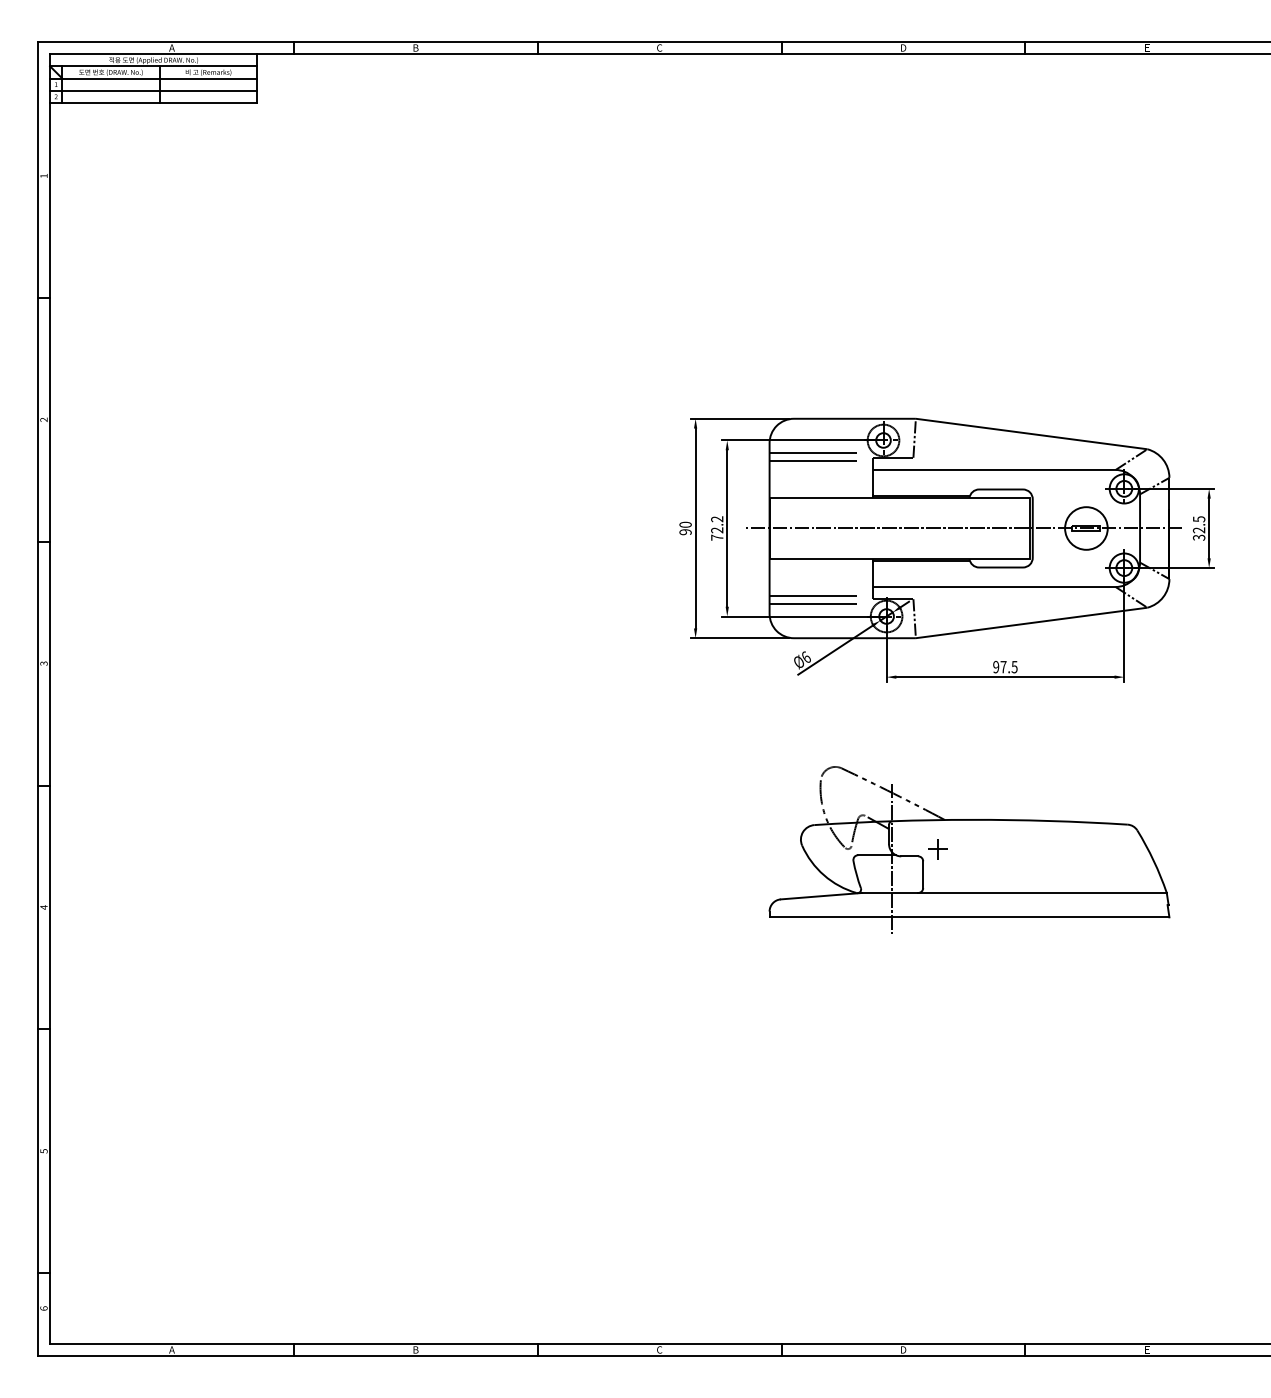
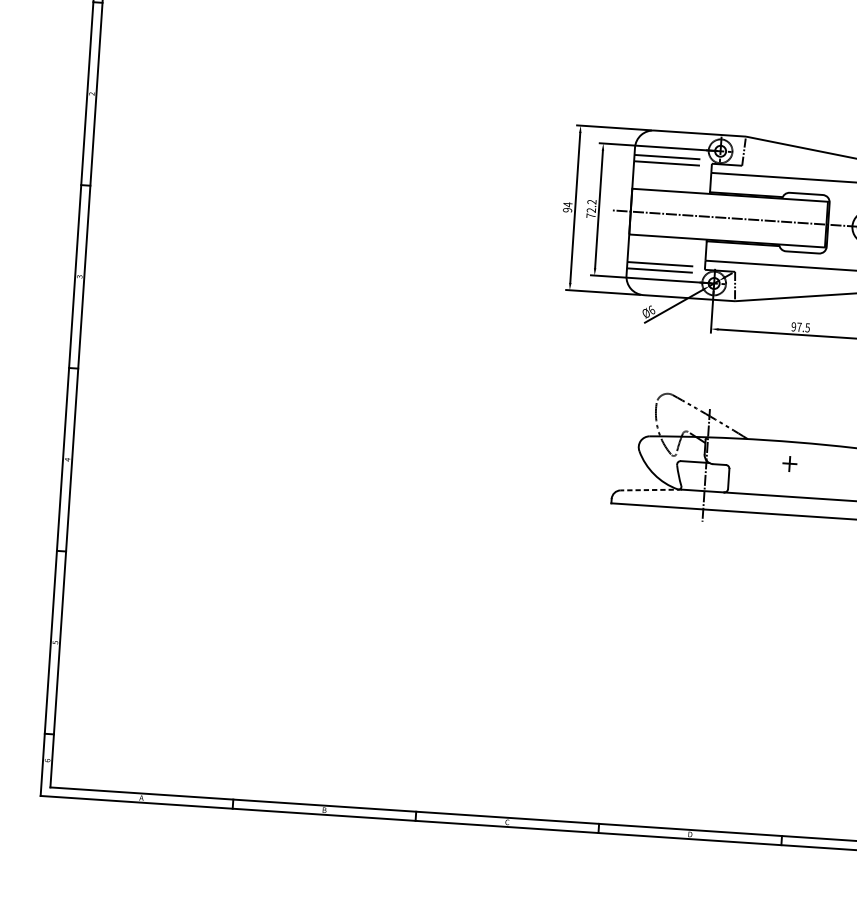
text: (685, 524) -> (567, 204), 90 -> 94
part: (937, 849) -> (789, 464), moved
line: (821, 896) -> (651, 490), solid -> dashed

